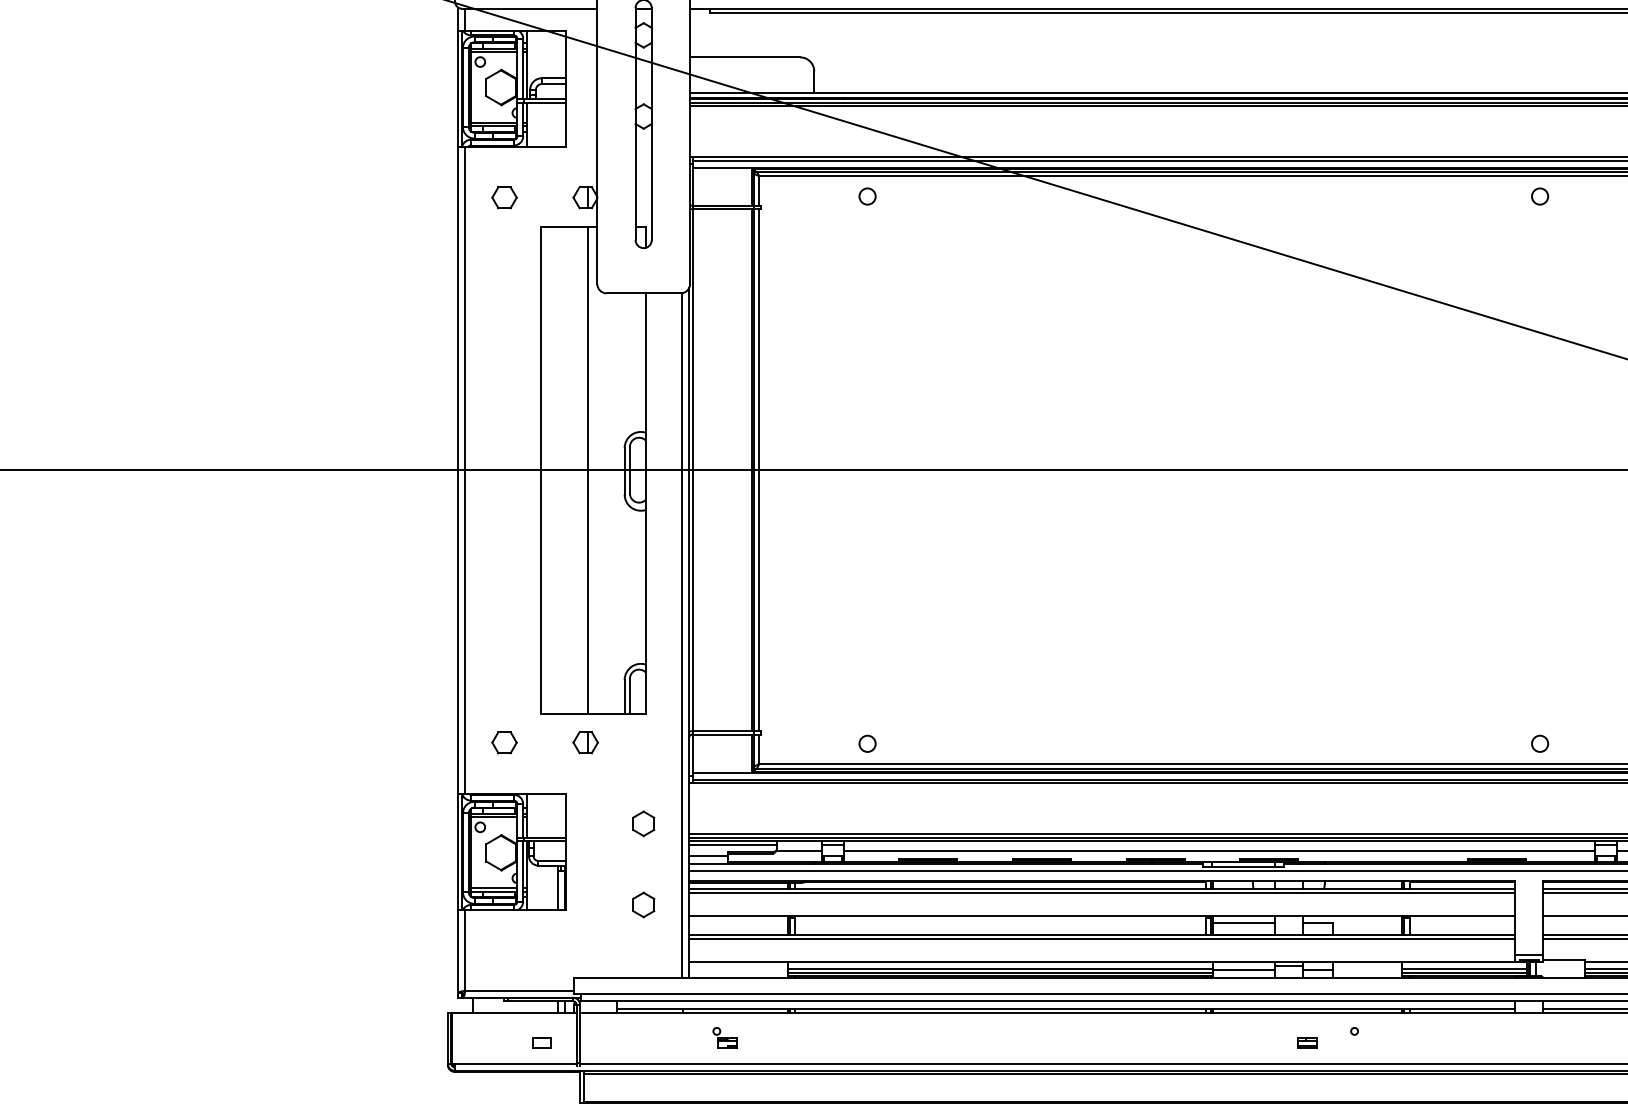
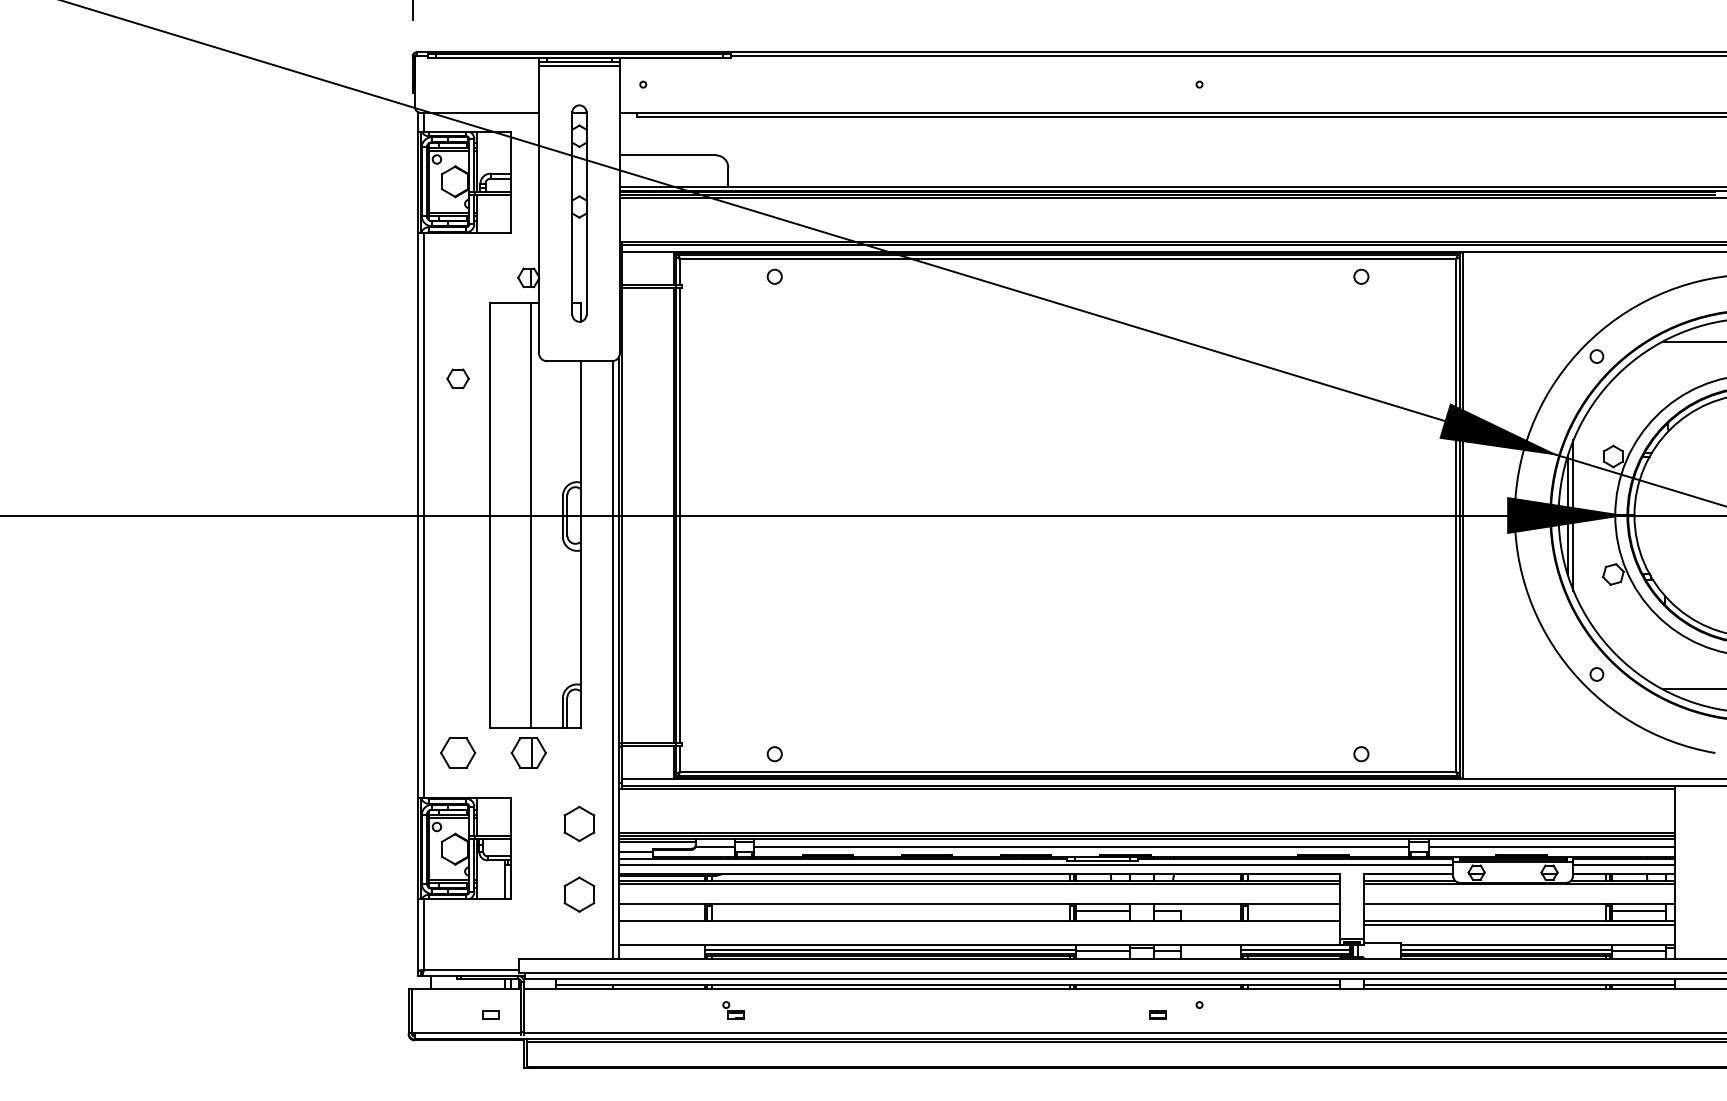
part: (503, 197) -> (457, 378), moved
part: (503, 743) -> (457, 753), size x1.6
part: (585, 743) -> (528, 753), size x1.6
part: (643, 823) -> (579, 823), size x1.6
part: (643, 904) -> (579, 894), size x1.6
line: (1102, 939) -> (979, 924), removed
part: (725, 1037) -> (733, 1010), moved

